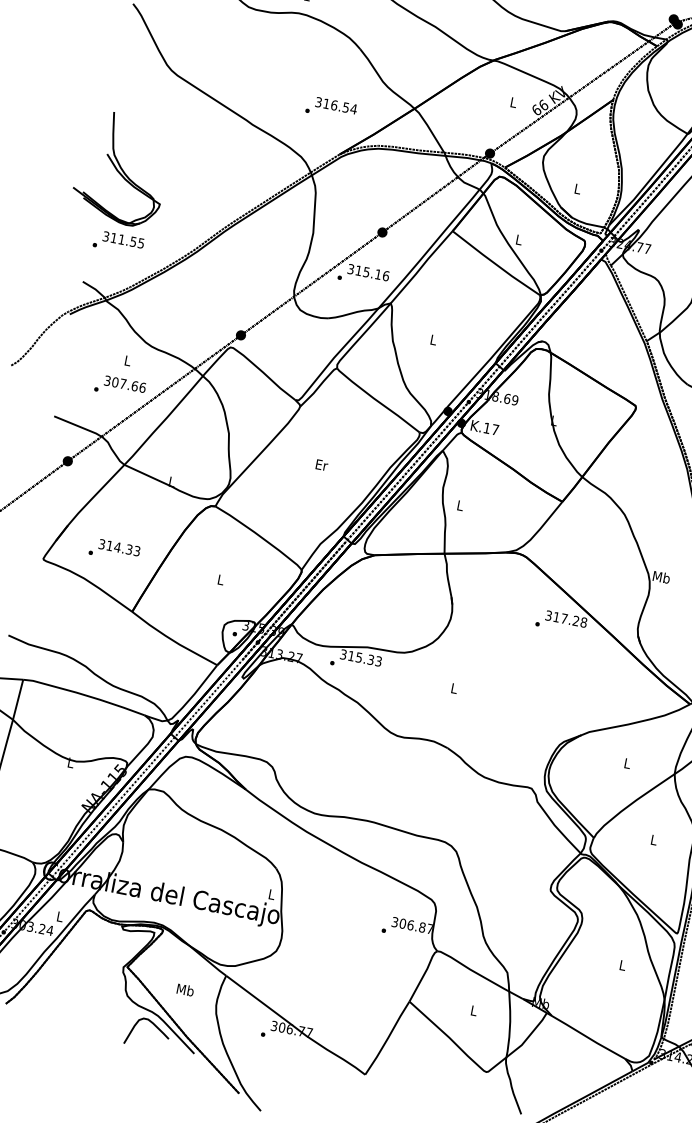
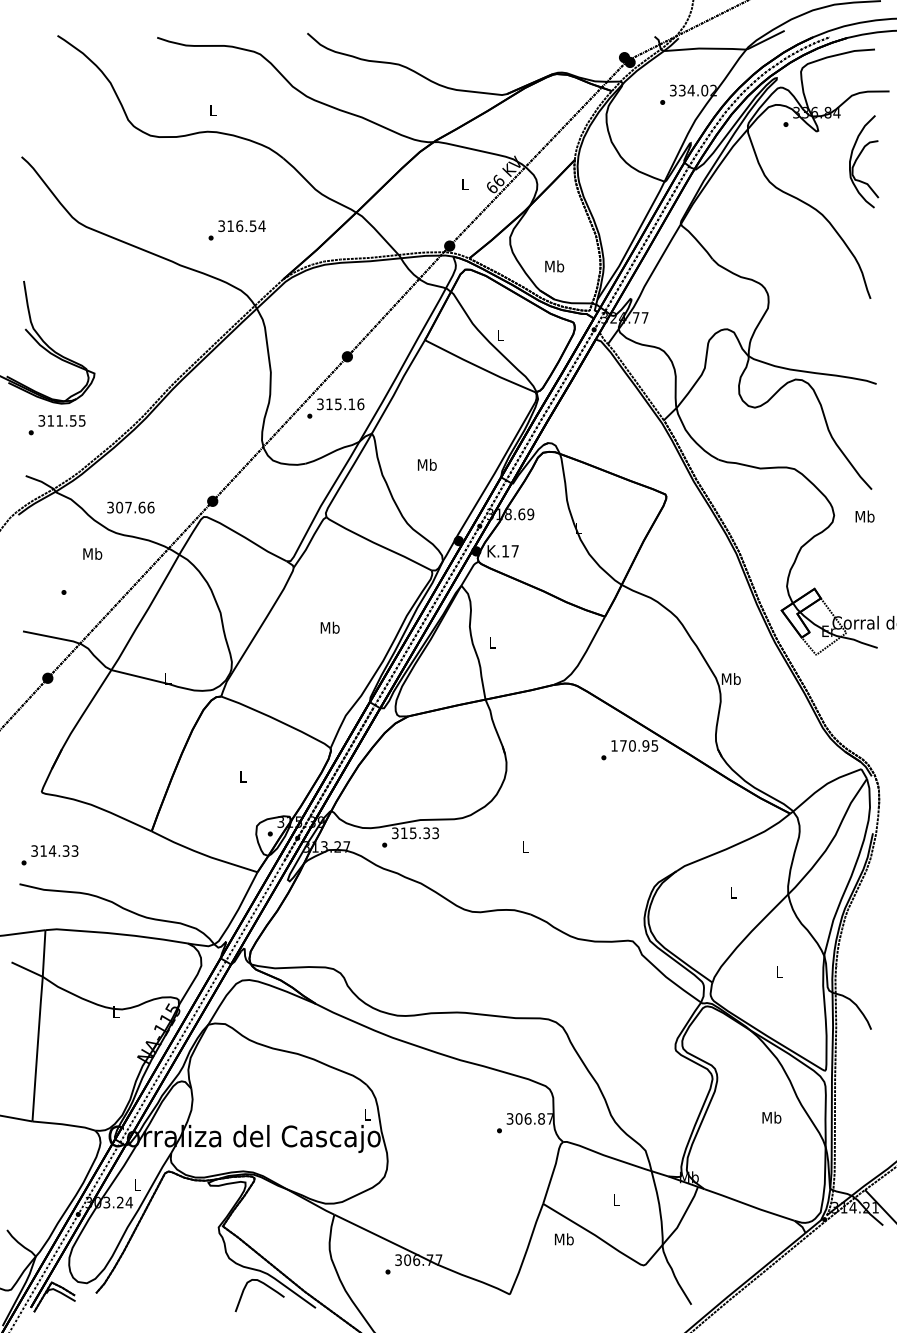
text: (330, 108) -> (236, 230), moved
text: (577, 189) -> (554, 266), L -> Mb
text: (432, 339) -> (426, 464), L -> Mb
text: (127, 360) -> (92, 553), L -> Mb
text: (124, 384) -> (130, 507), moved
text: (321, 464) -> (329, 627), Er -> Mb
text: (114, 550) -> (49, 855), moved
text: (566, 618) -> (634, 745), 317.28 -> 170.95
text: (622, 965) -> (771, 1117), L -> Mb
text: (185, 990) -> (564, 1239), moved

